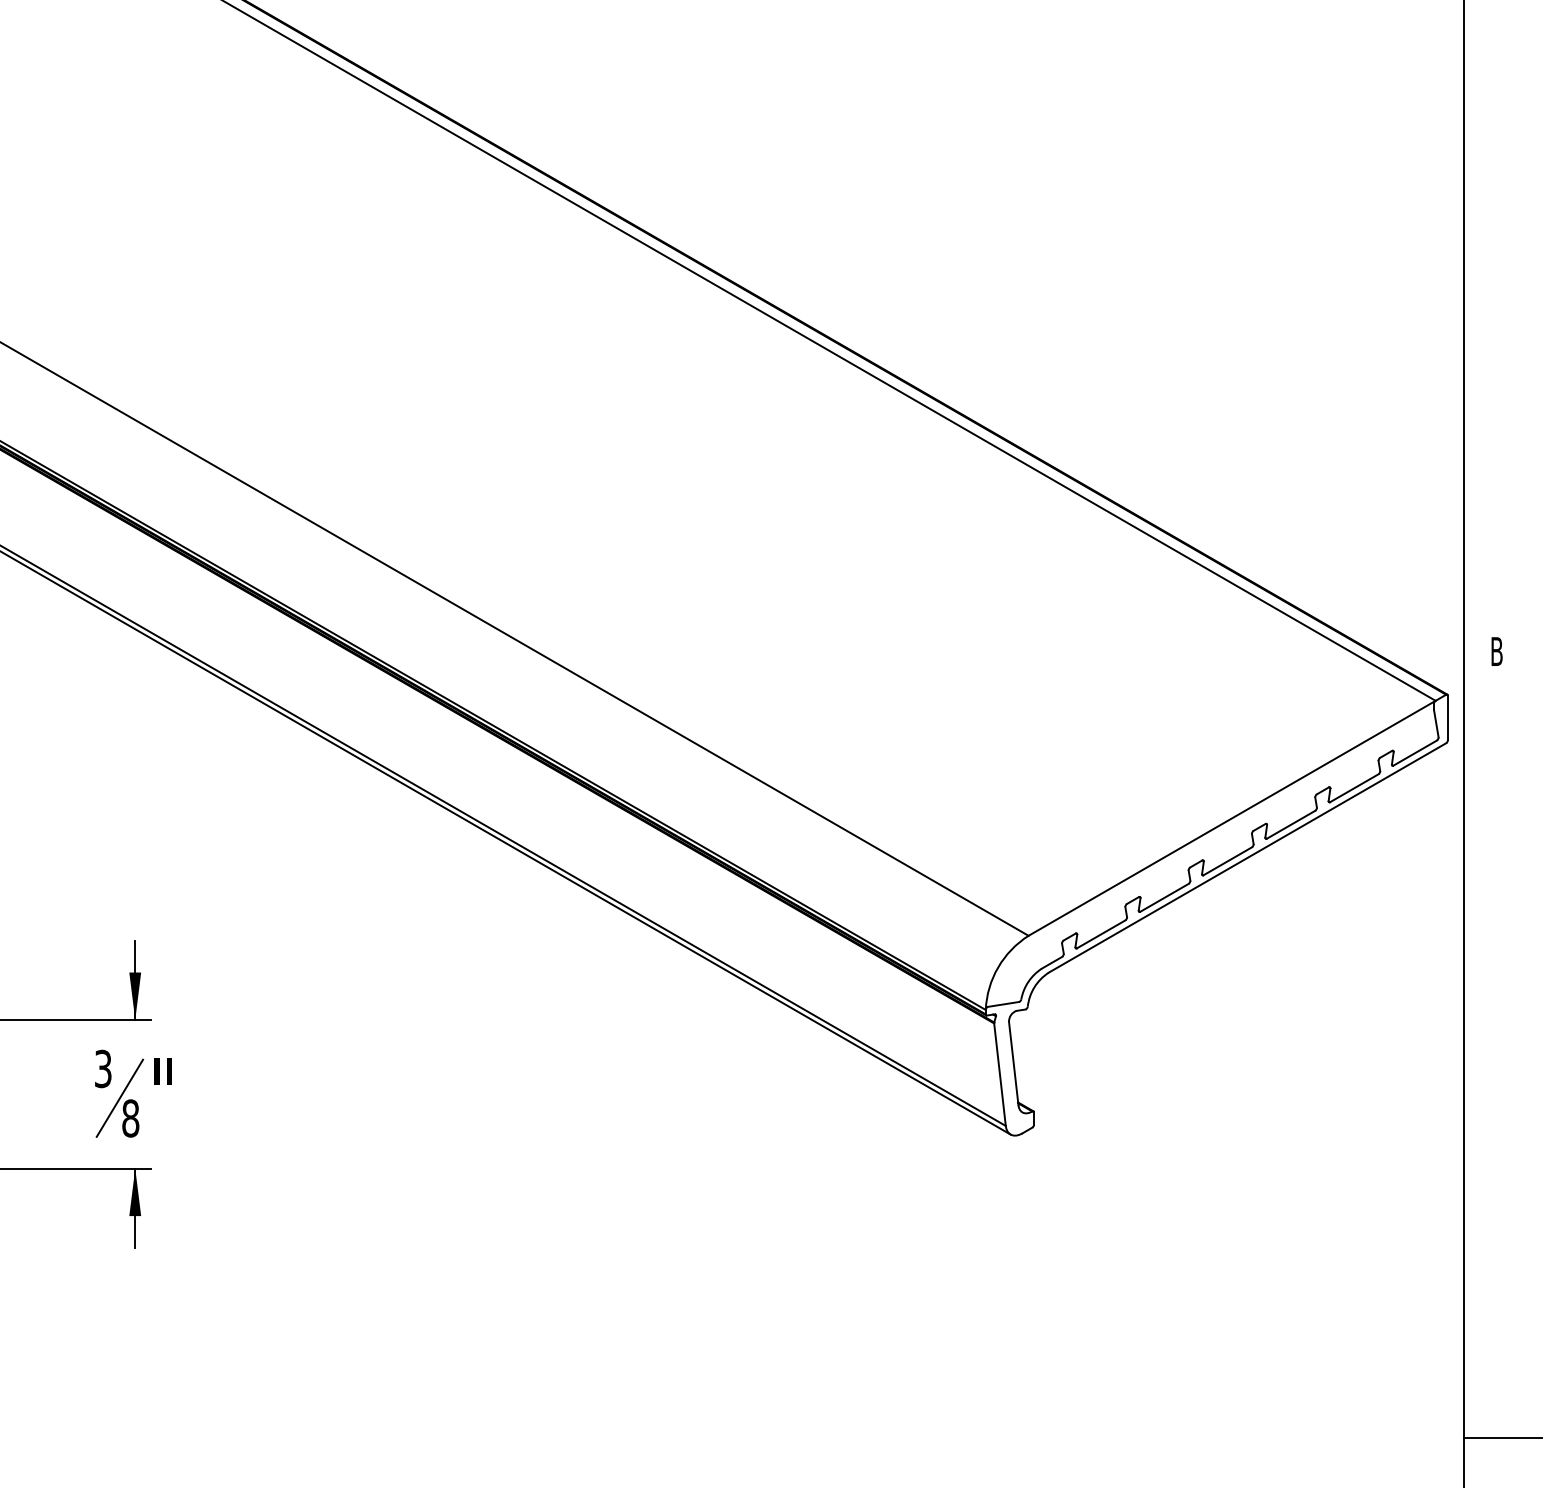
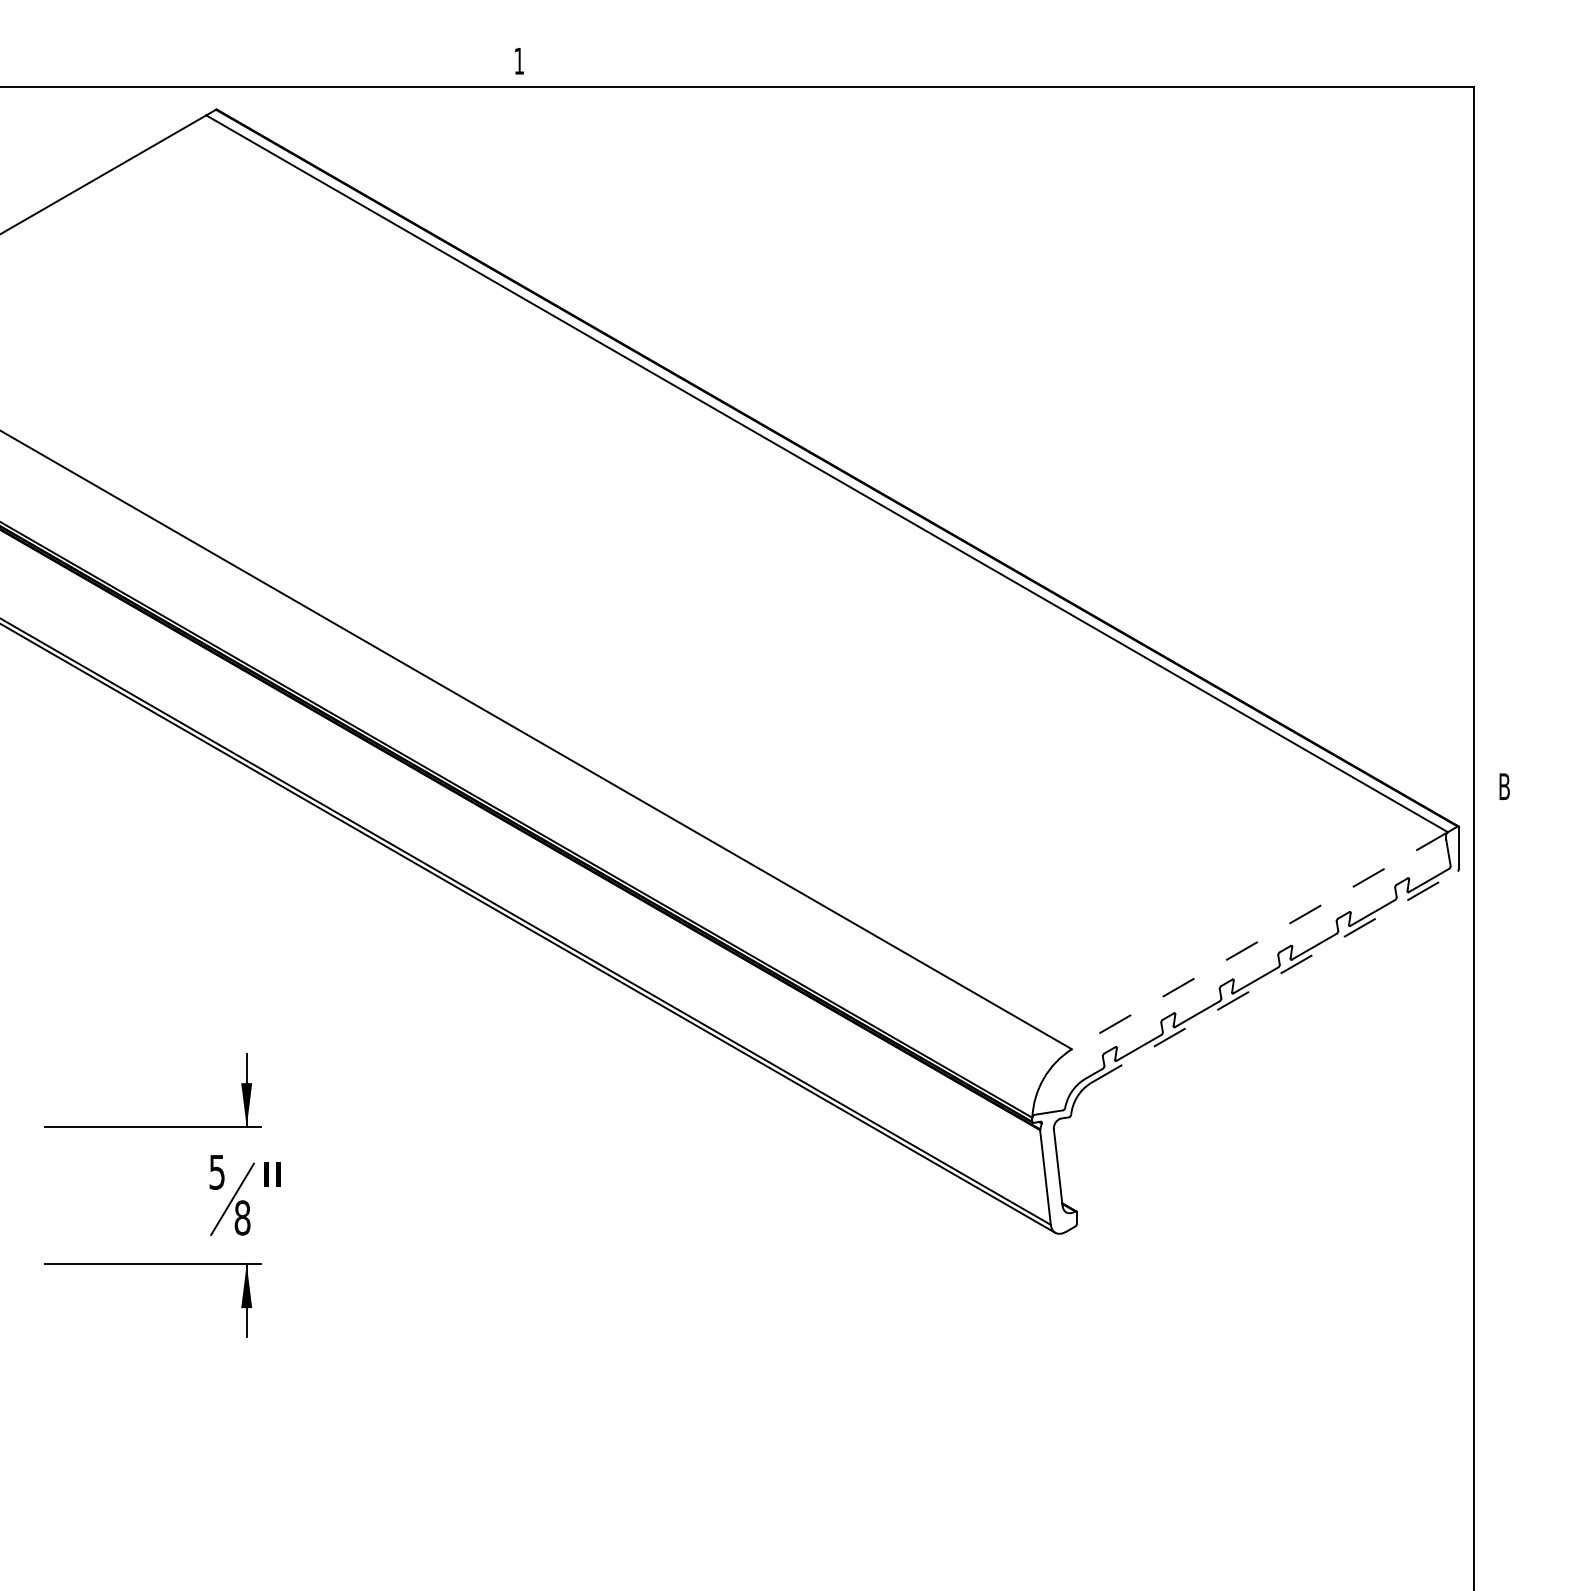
line: (1231, 818) -> (1259, 940), solid -> dashed
line: (1247, 858) -> (1274, 977), solid -> dashed
text: (103, 1068) -> (217, 1171), 3 -> 5
line: (1503, 1438) -> (1510, 1513), removed

